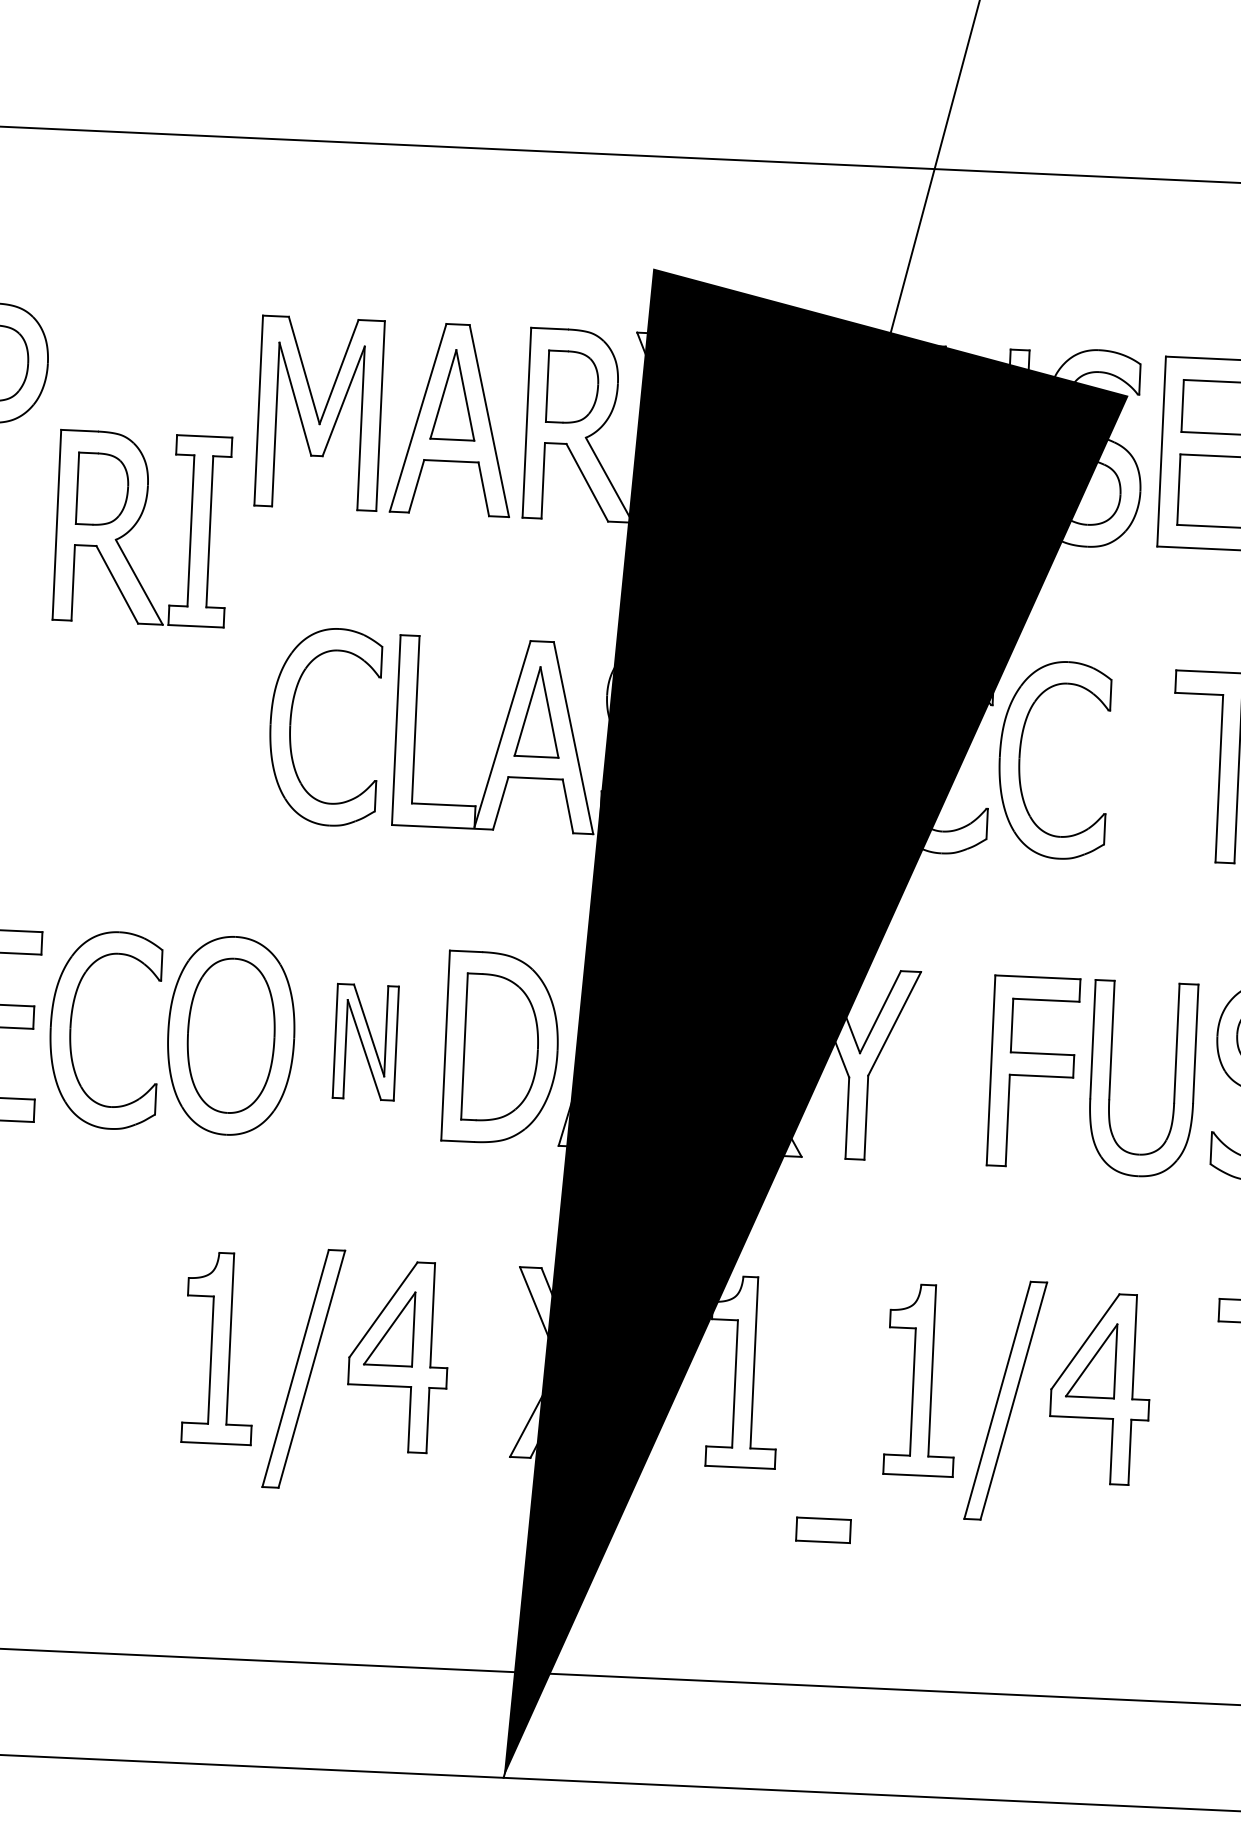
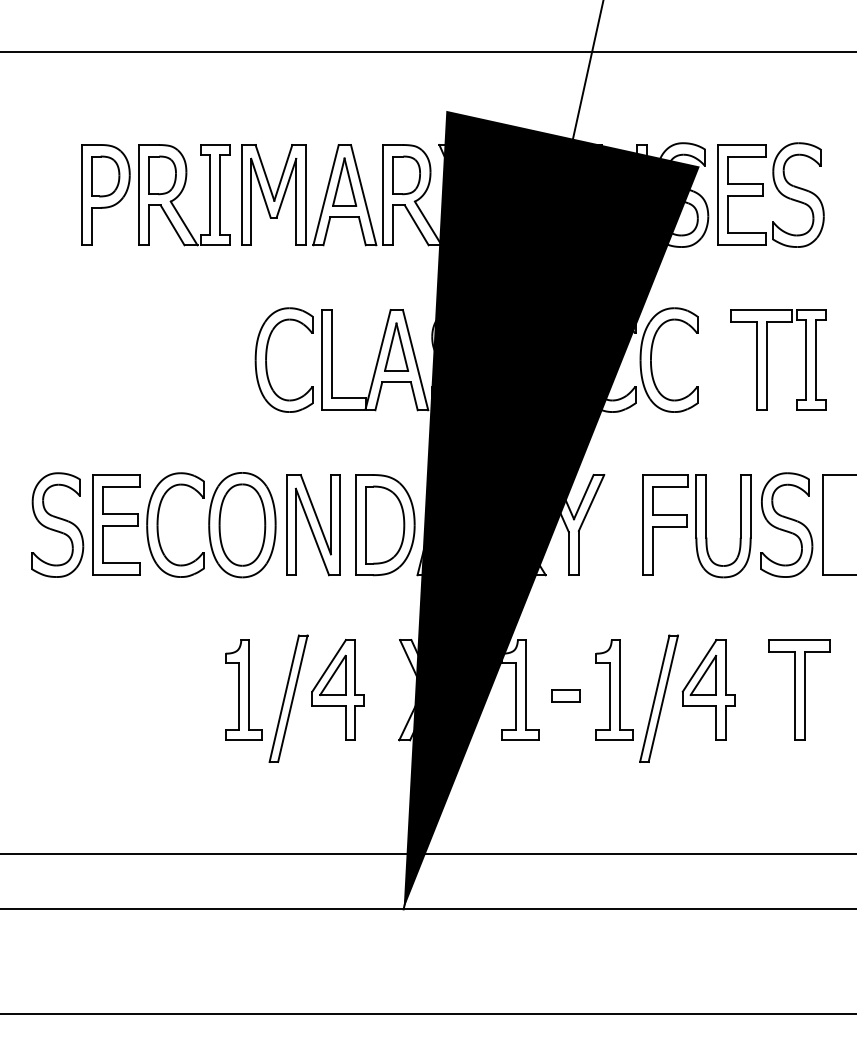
part: (142, 529) -> (184, 195), moved
part: (365, 1042) -> (313, 525), size x1.67
part: (822, 1528) -> (565, 695), moved

